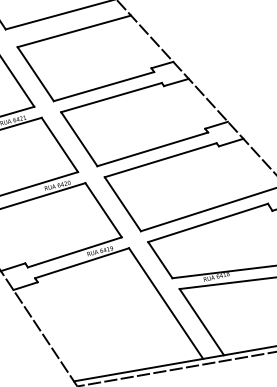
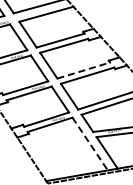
line: (152, 149) -> (83, 70), solid -> dashed
line: (166, 304) -> (90, 144), solid -> dashed

